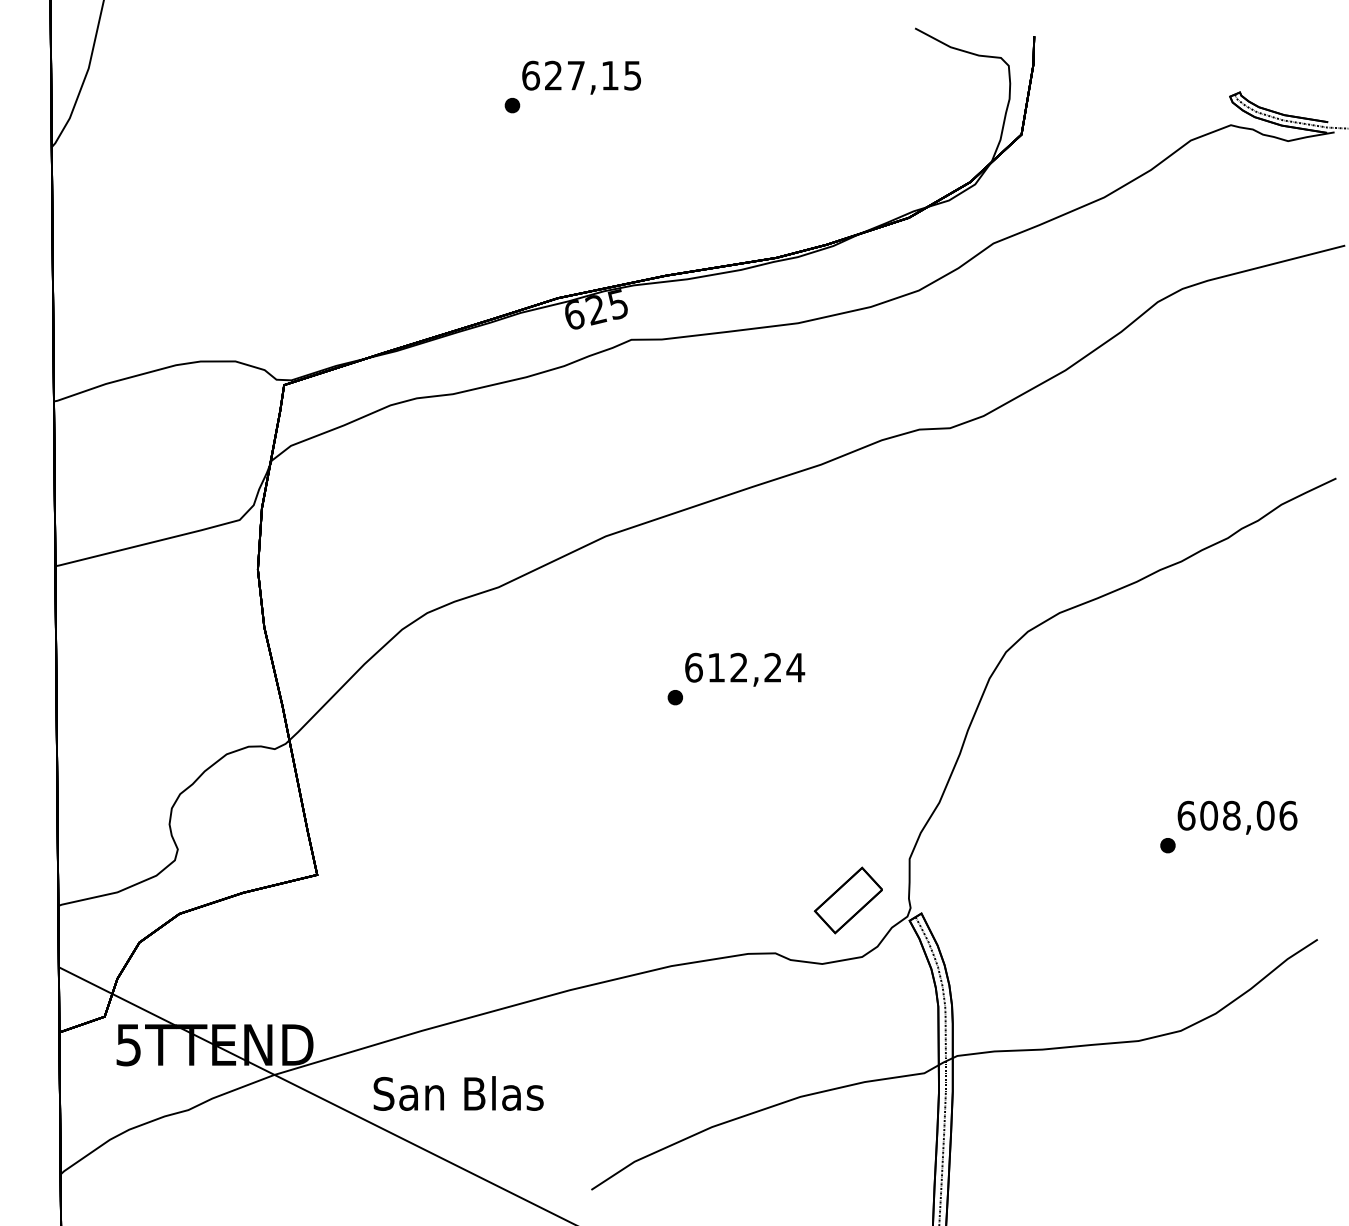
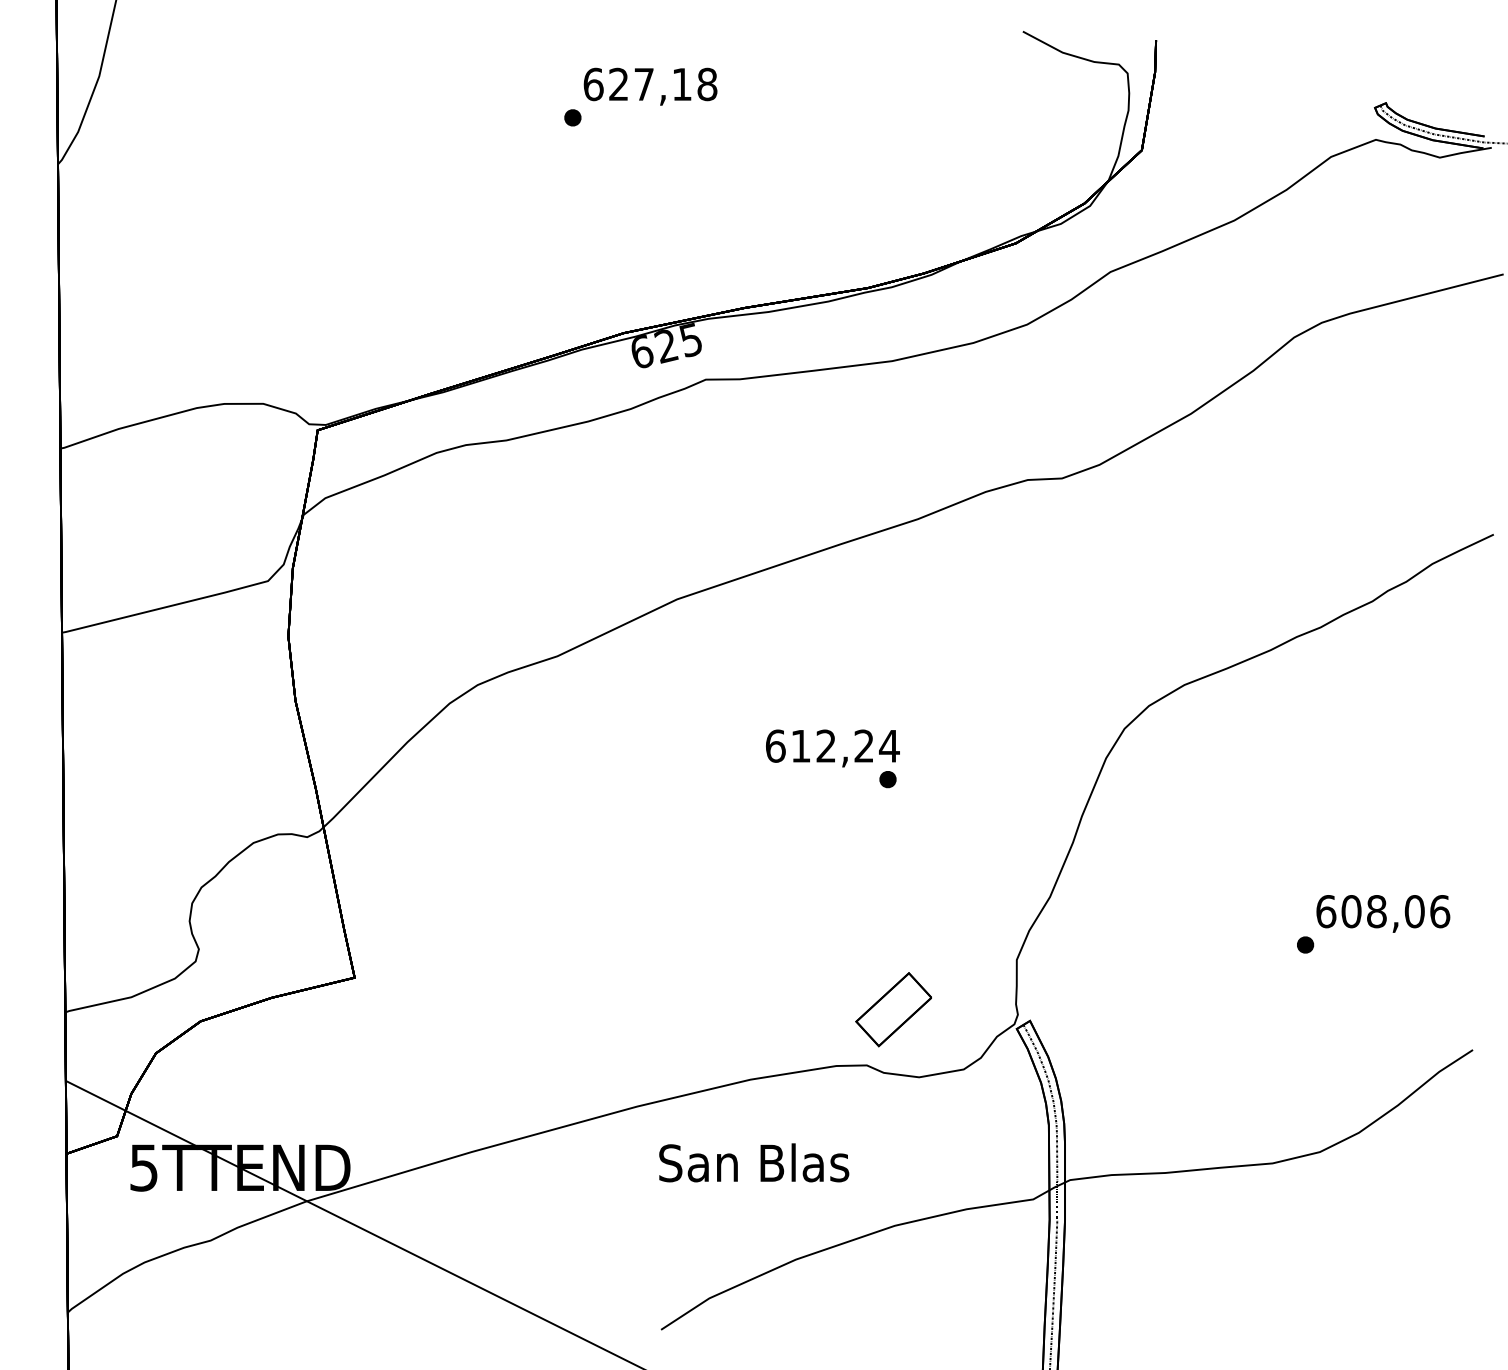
text: (632, 75) -> (707, 84), 627,15 -> 627,18
part: (674, 697) -> (887, 779), moved
part: (847, 900) -> (892, 1009), moved
text: (458, 1093) -> (754, 1162), moved

